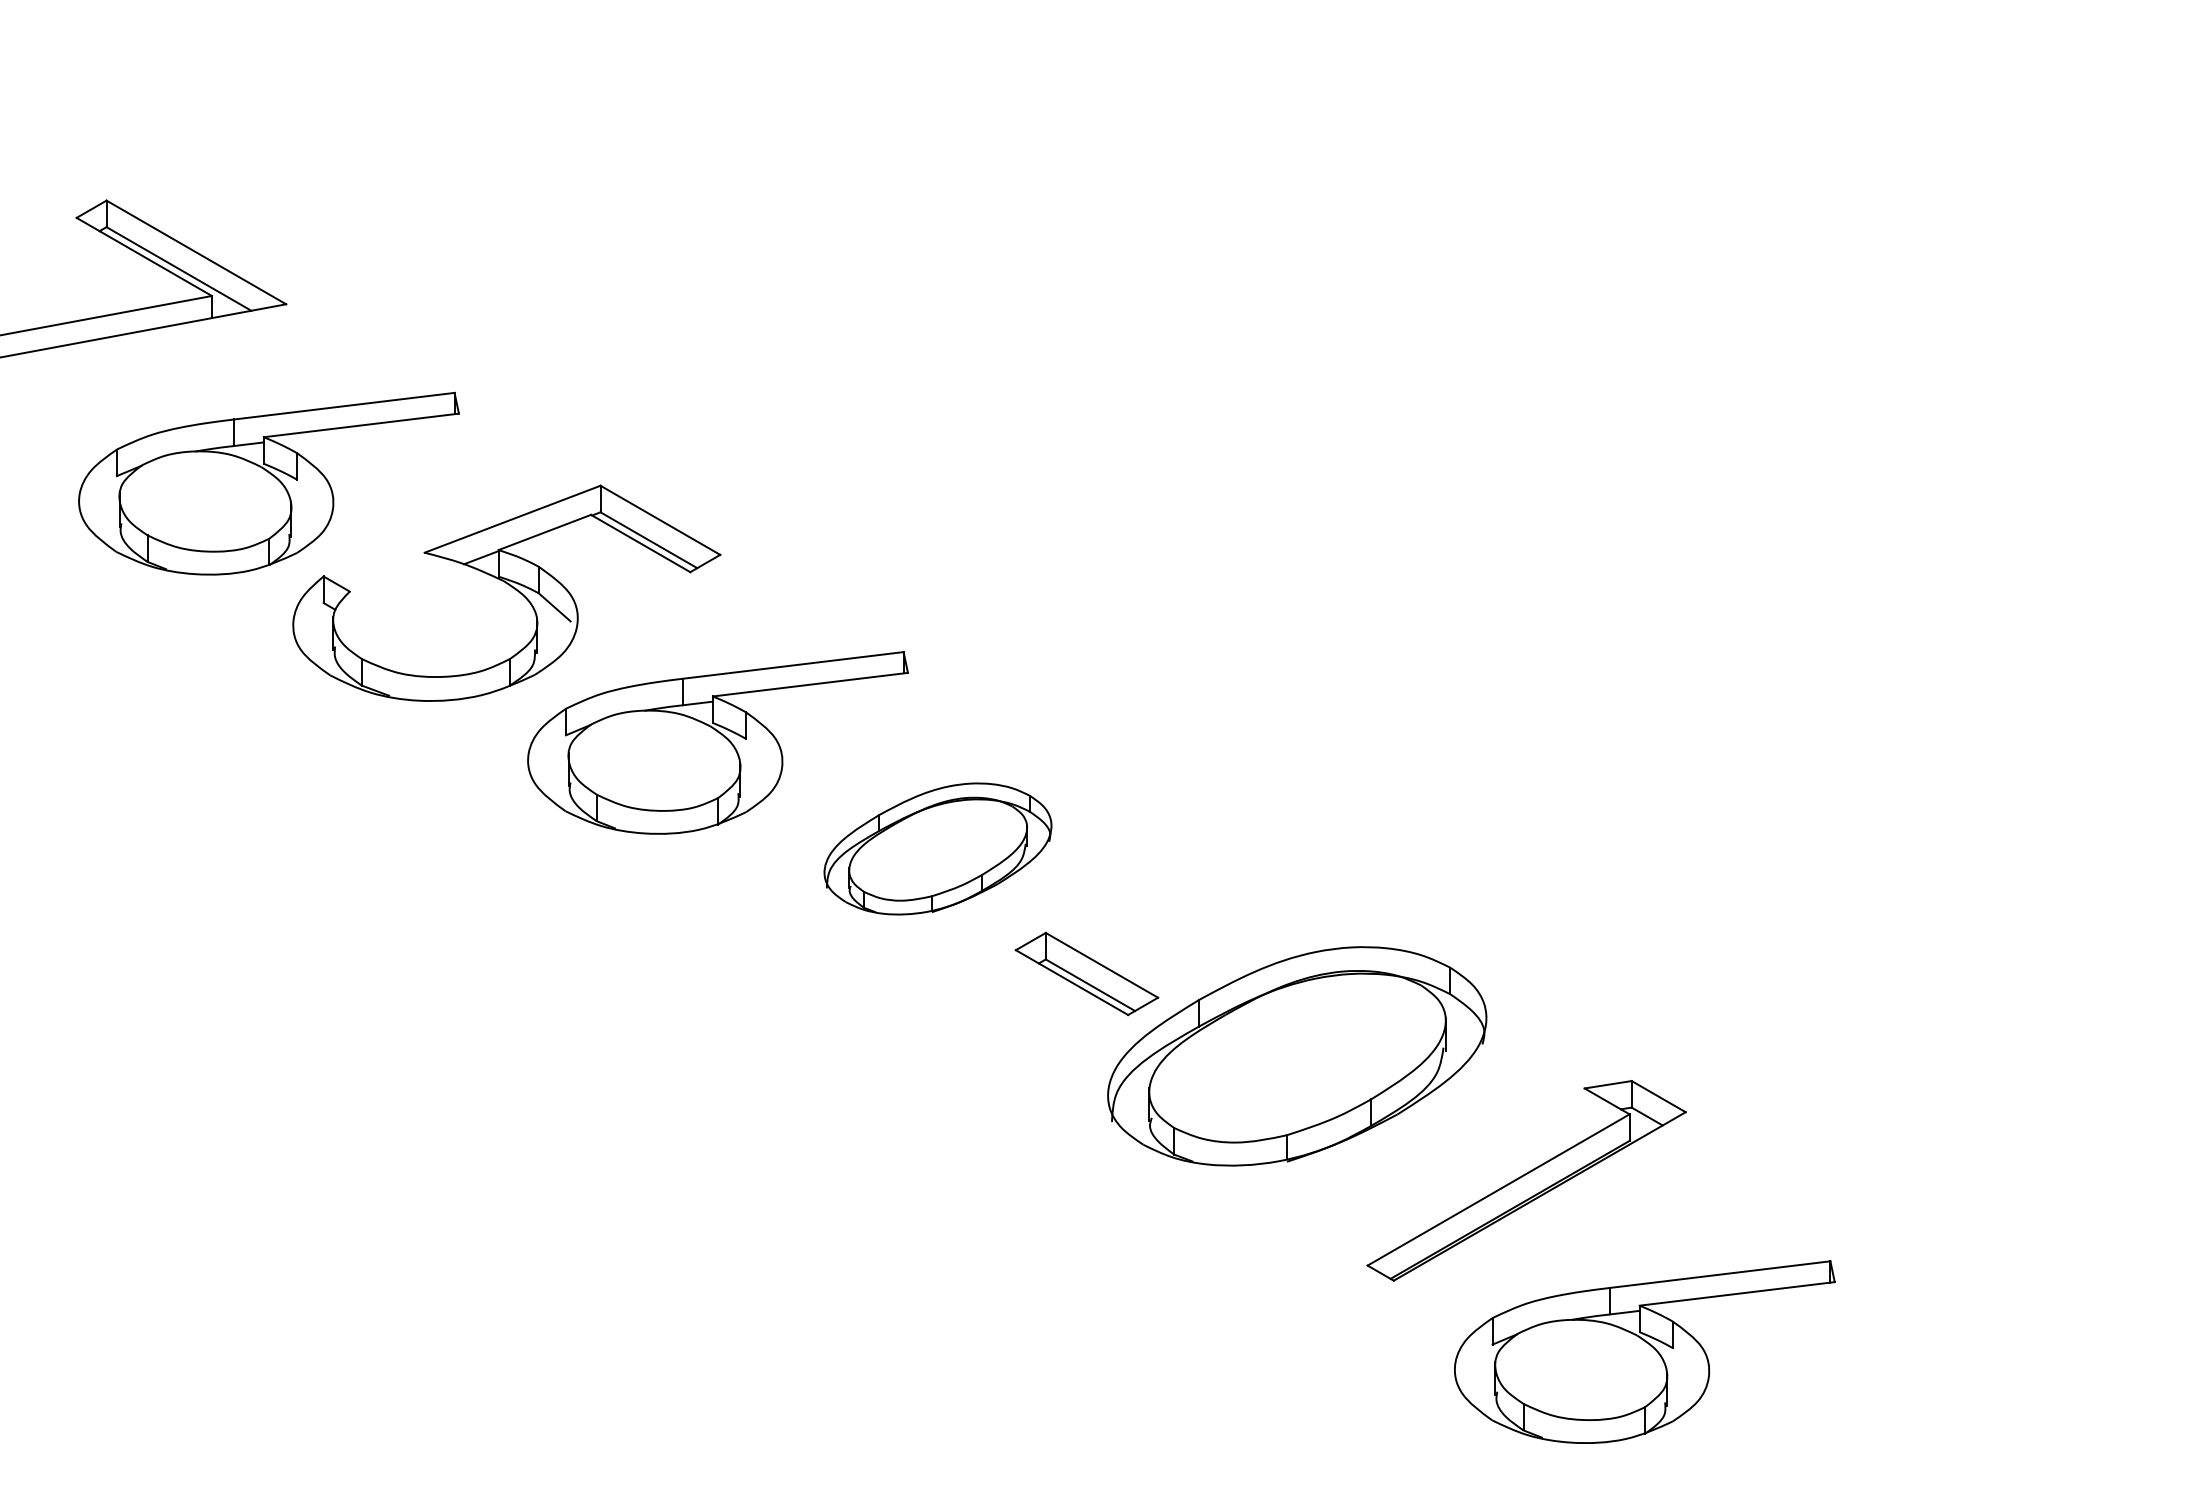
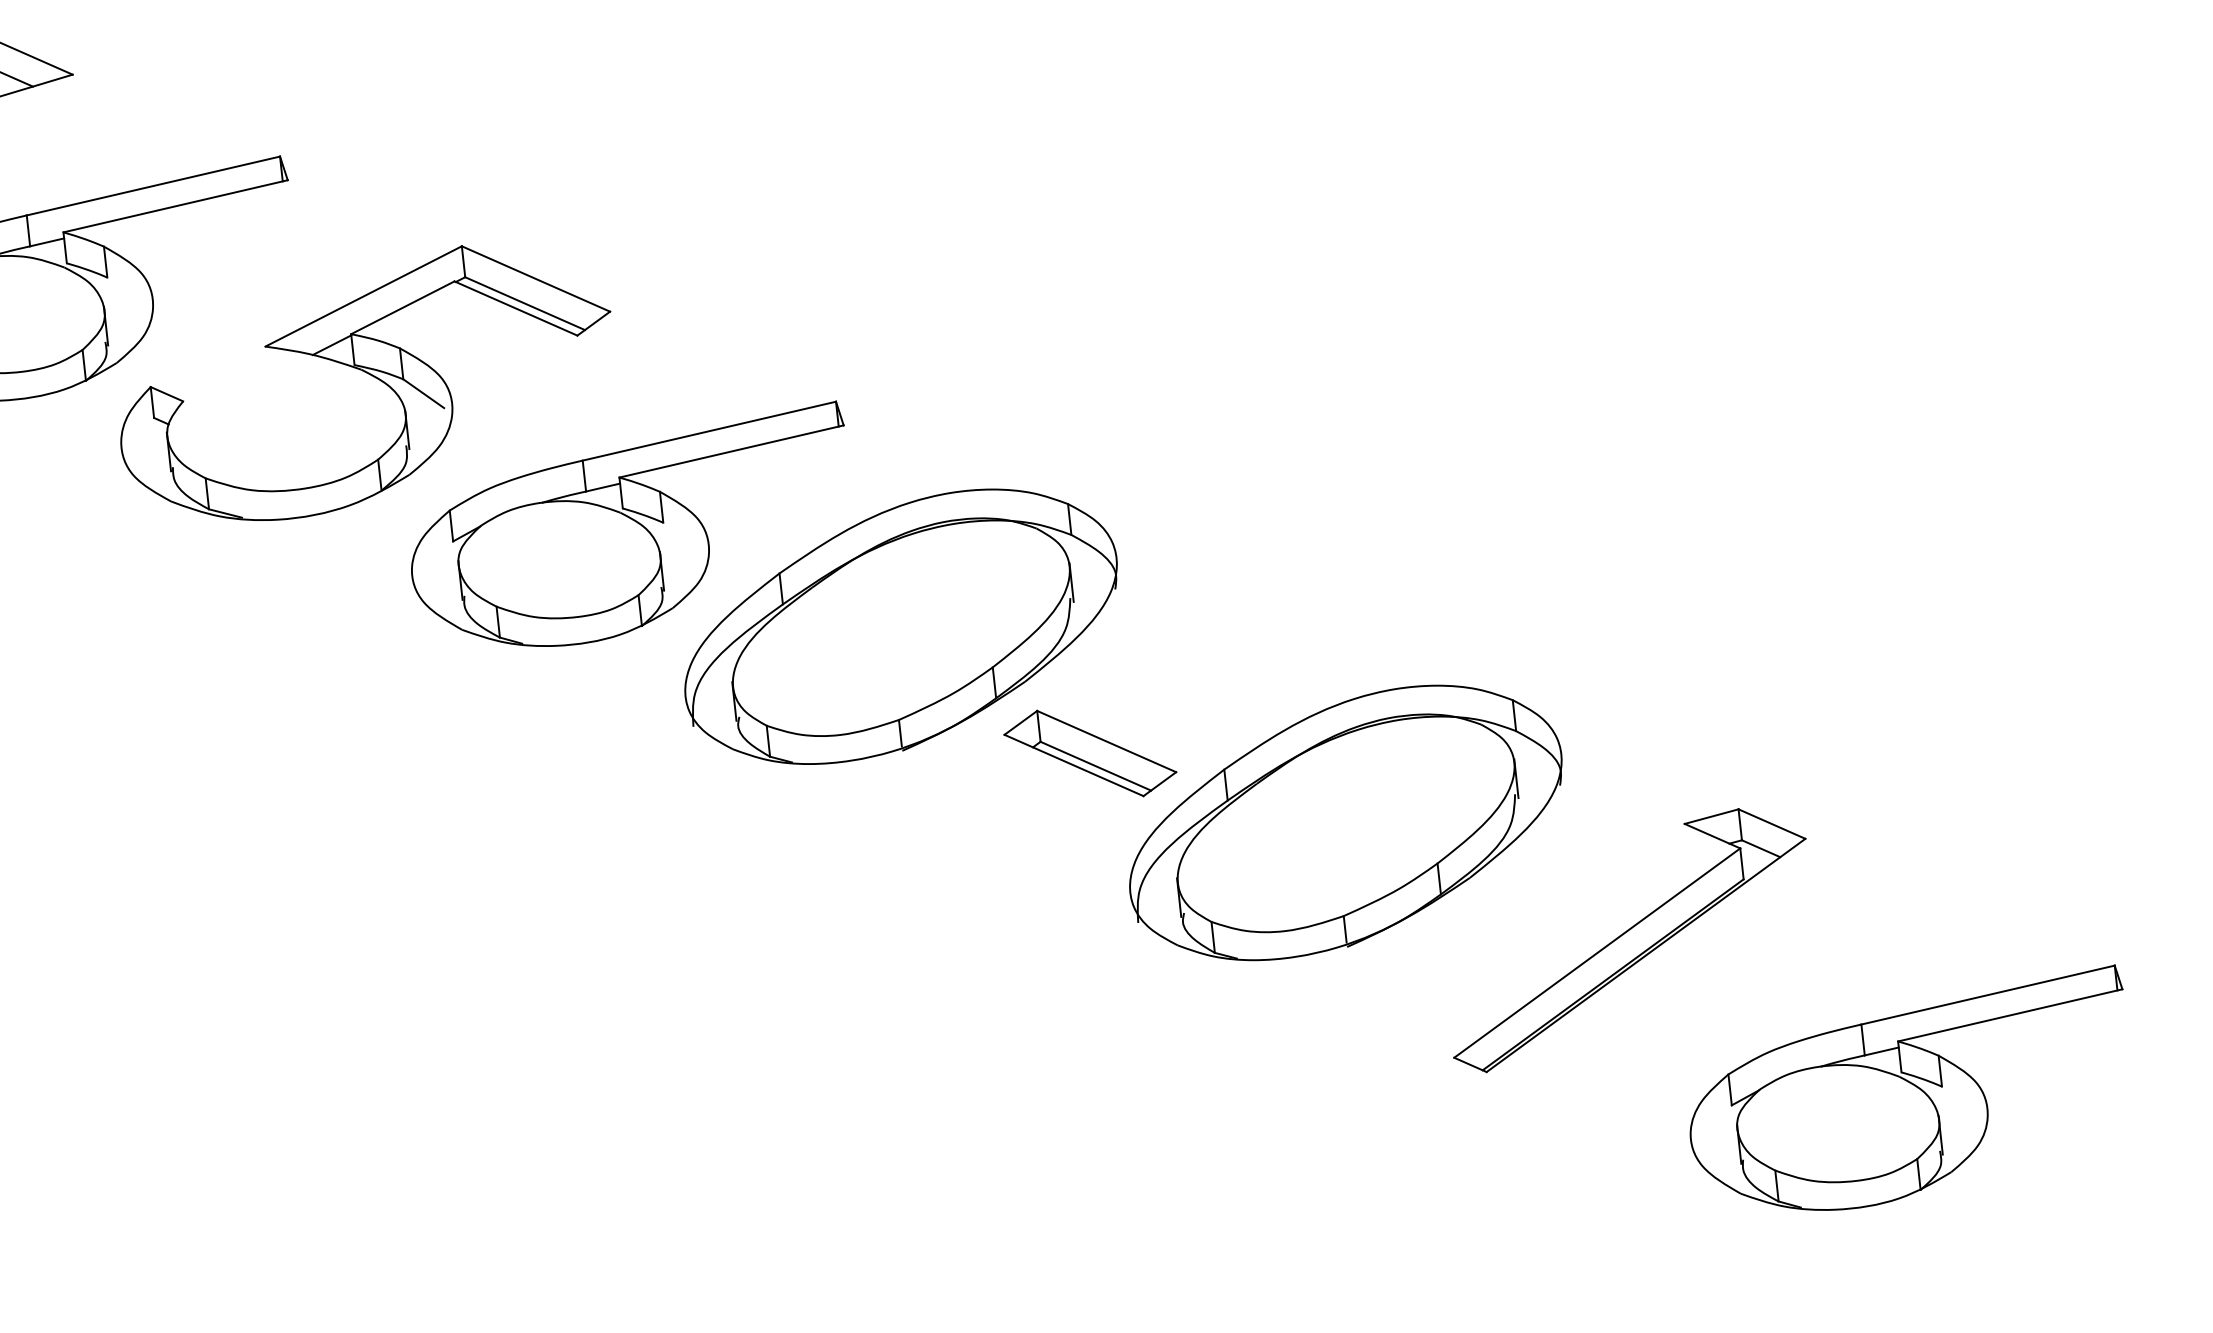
part: (937, 848) -> (900, 626), size x1.67
part: (1644, 1351) -> (1909, 1094), moved

